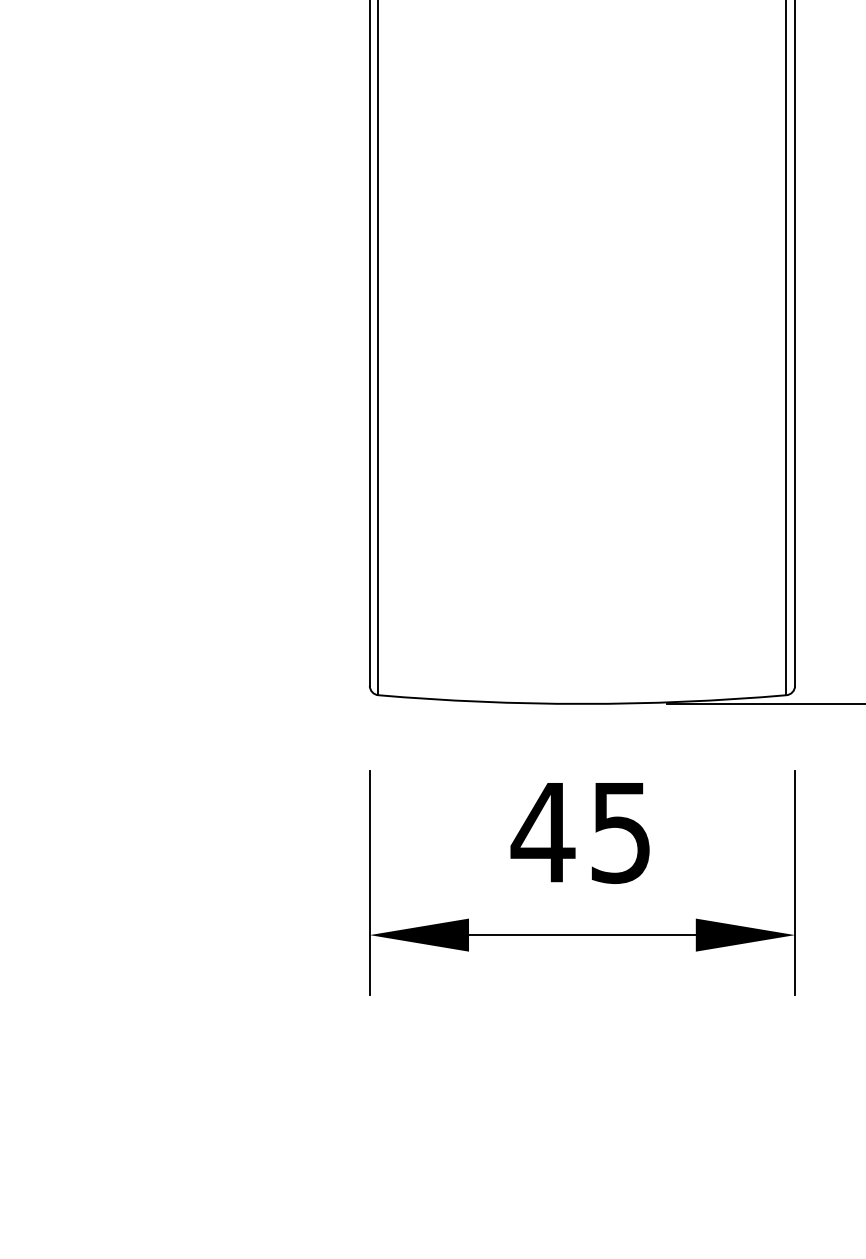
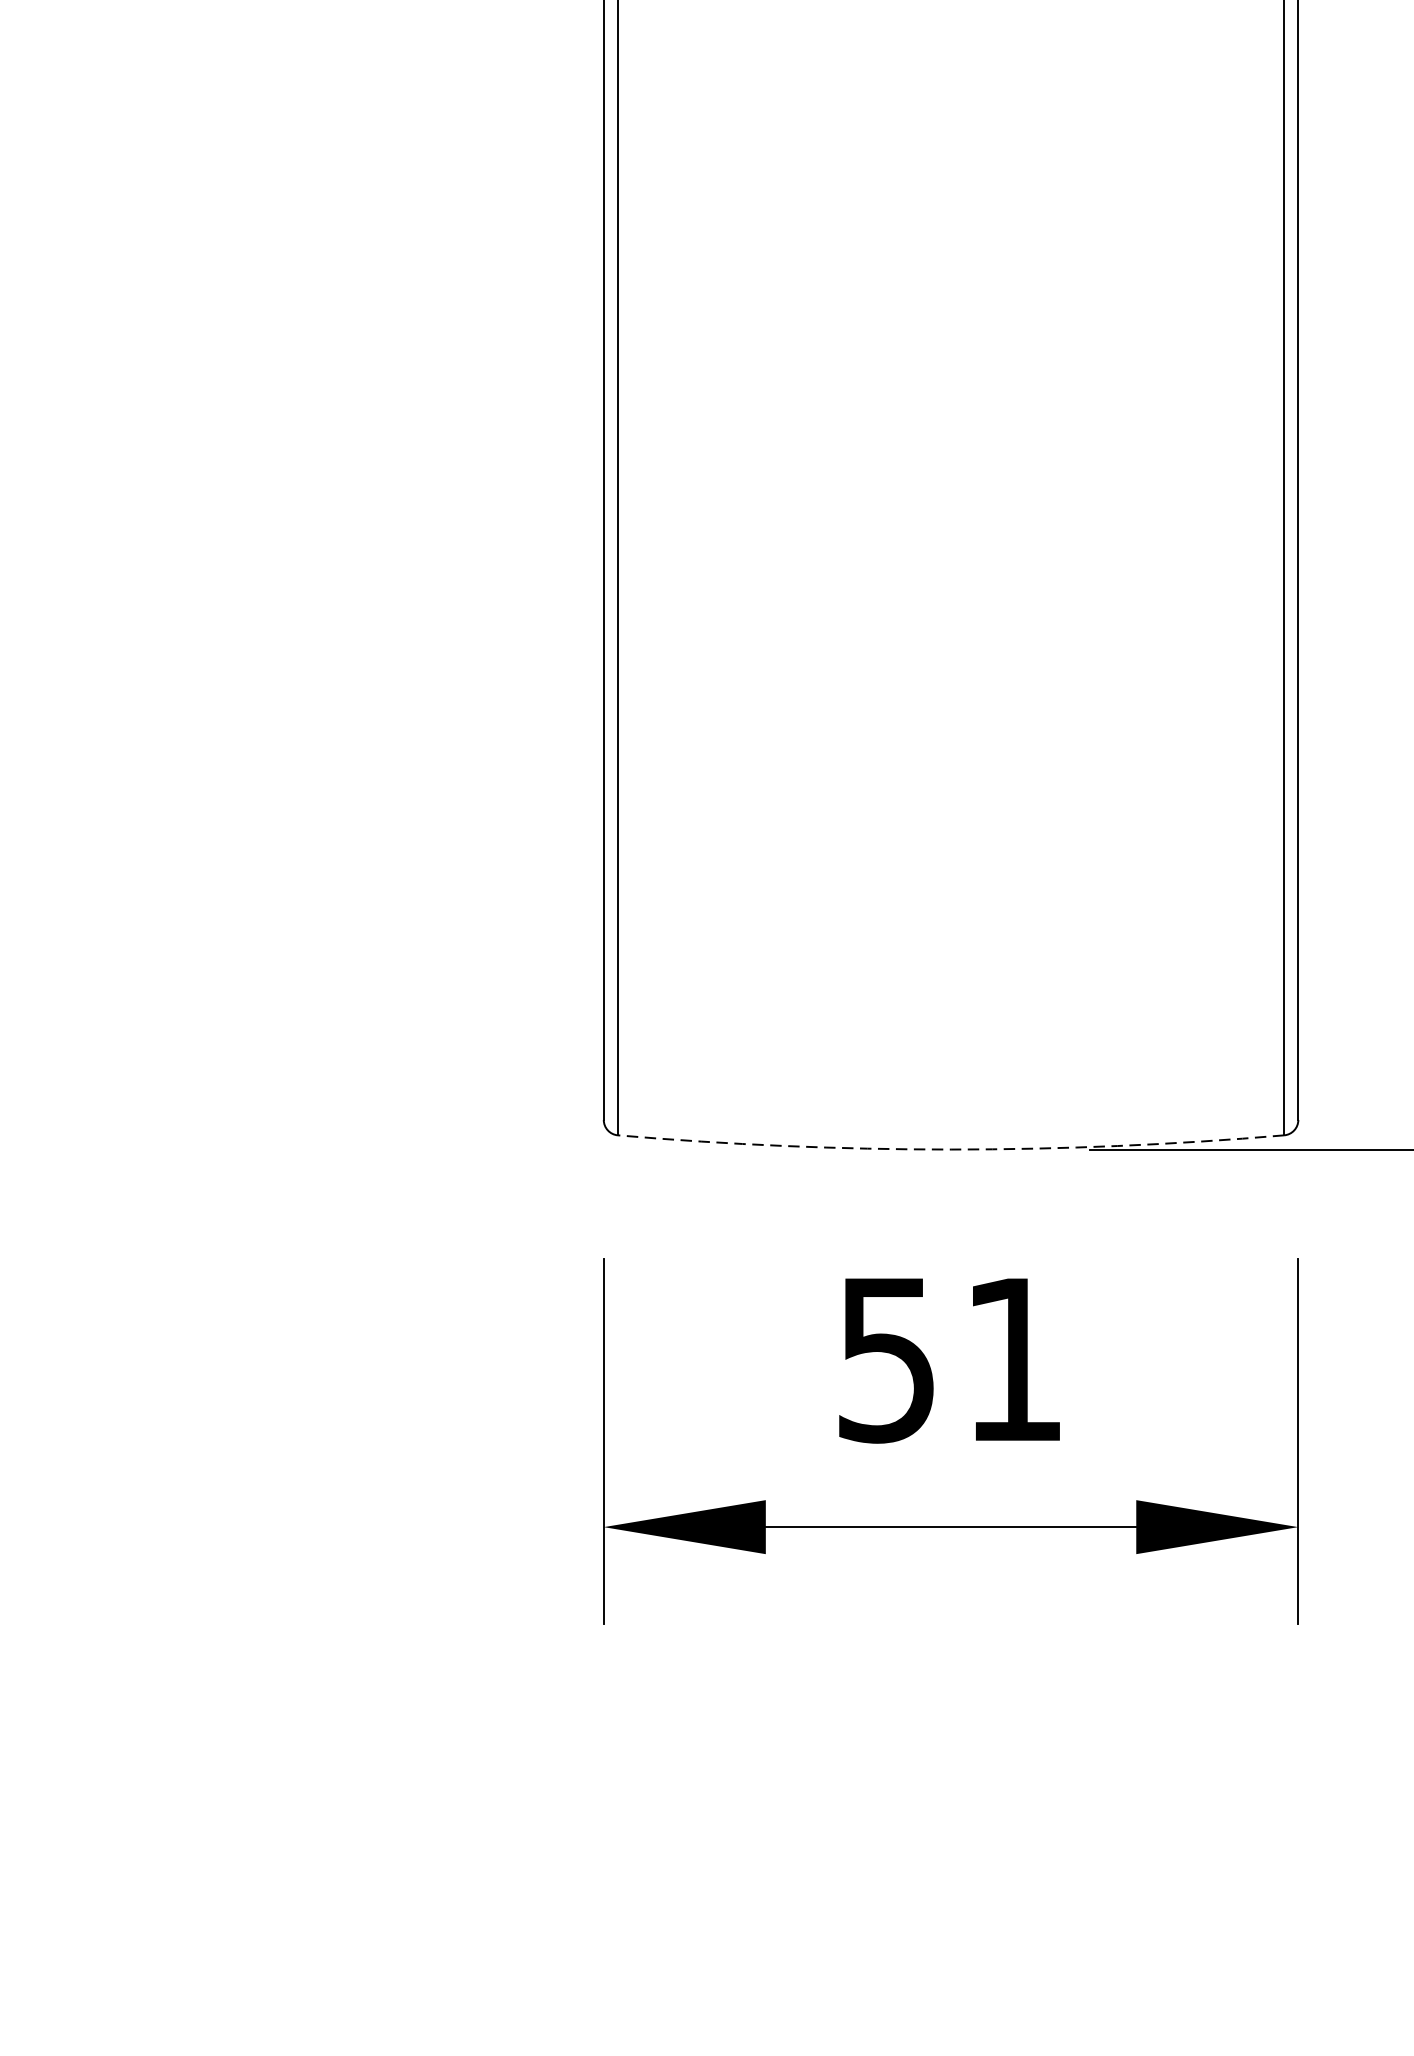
arc: (582, 703) -> (951, 1148), solid -> dashed
text: (579, 833) -> (946, 1361), 45 -> 51

